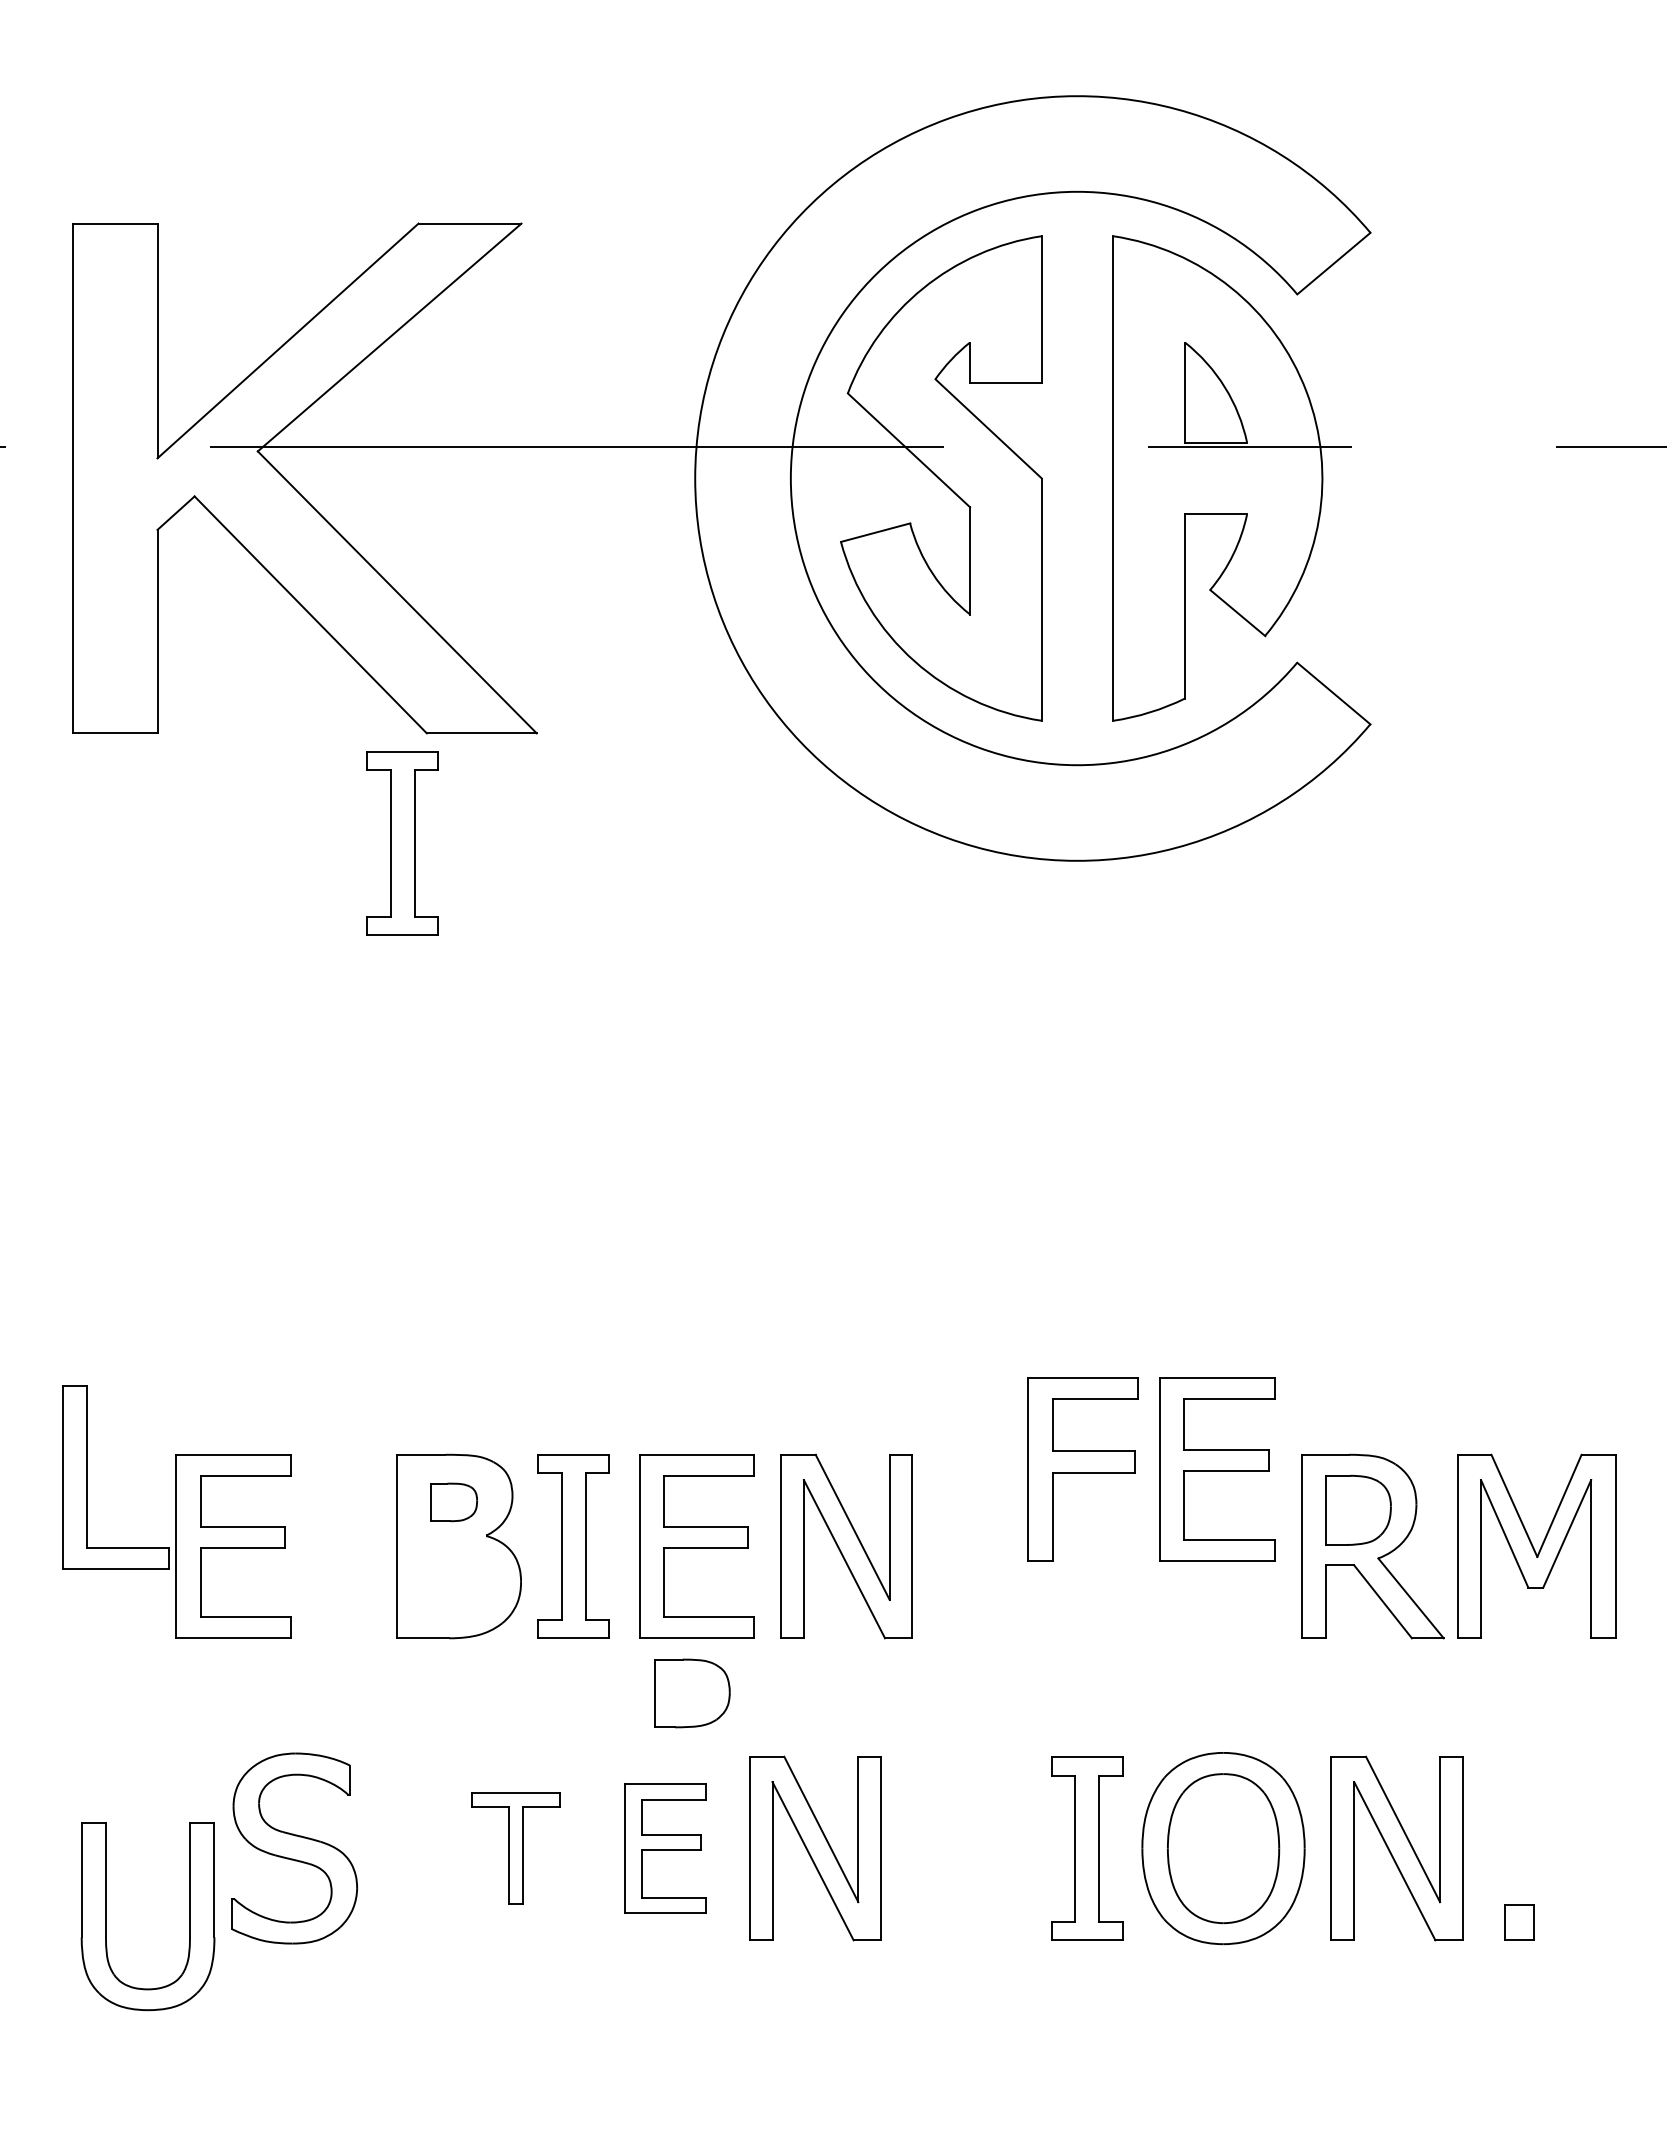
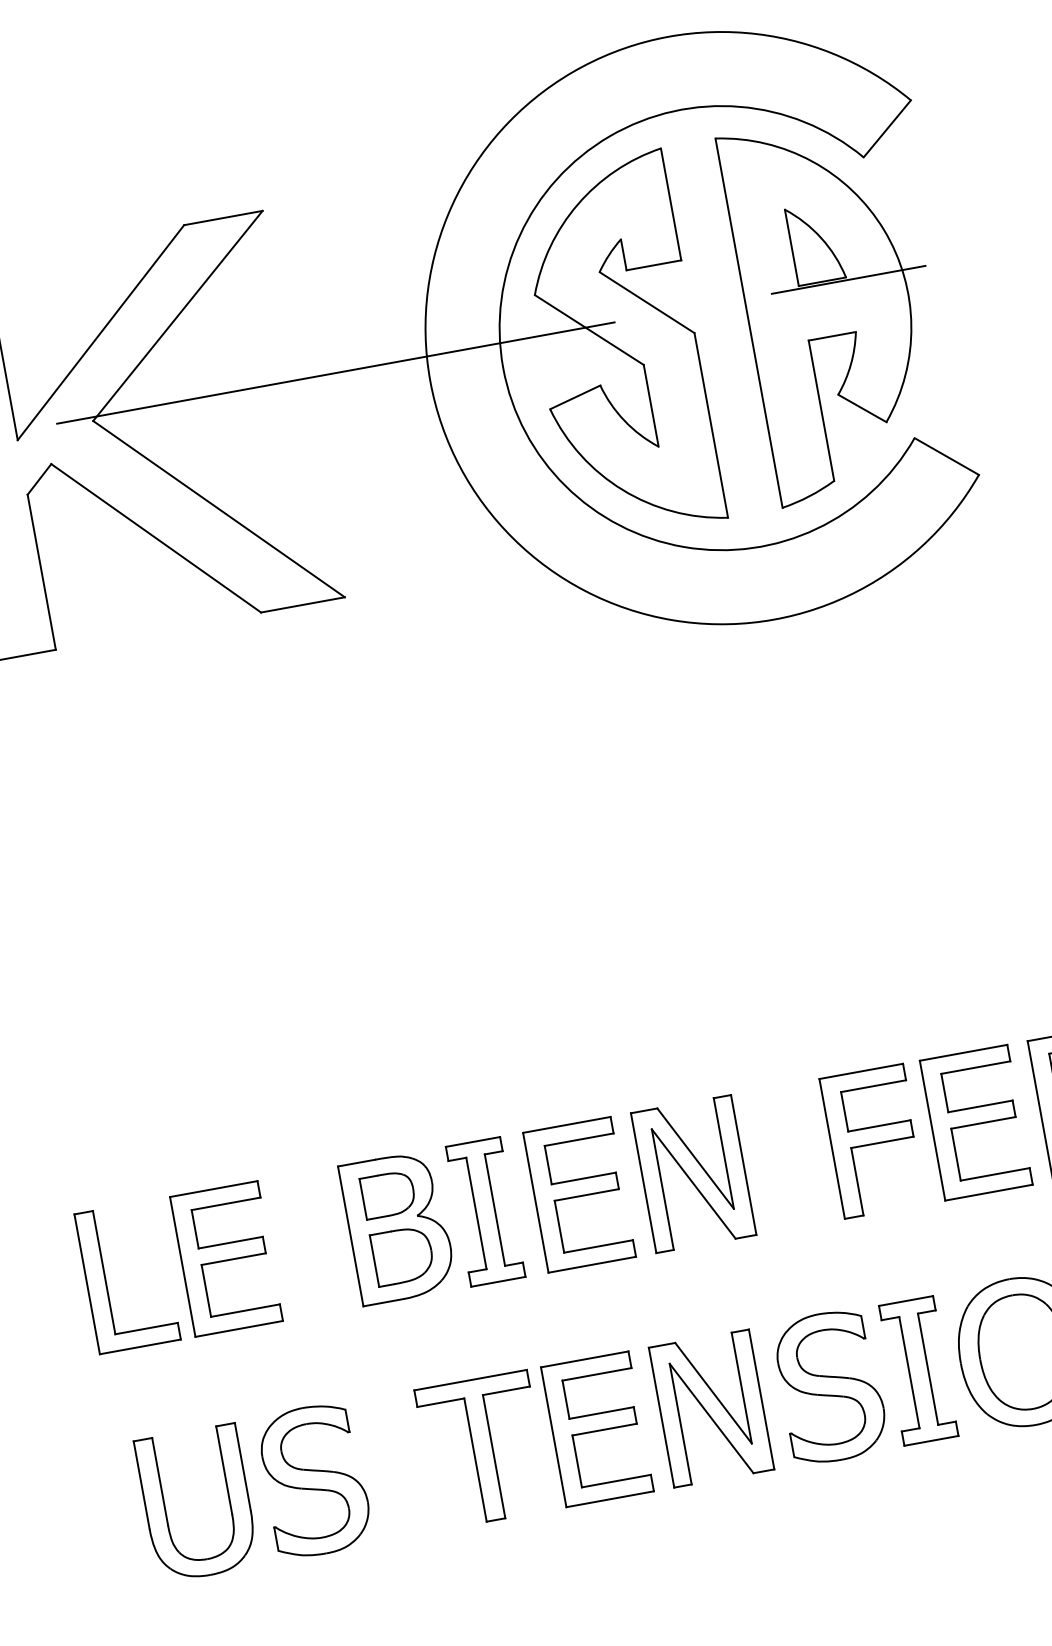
part: (402, 843) -> (257, 699), removed
part: (1082, 1469) -> (873, 1141), moved
part: (1217, 1469) -> (976, 1122), moved
part: (87, 1477) -> (105, 1280), moved
part: (453, 1502) -> (387, 1194), size x1.43
part: (692, 1693) -> (402, 1256), moved
part: (515, 1848) -> (483, 1450), size x1.67
part: (665, 1848) -> (597, 1429), size x1.43
part: (971, 1848) -> (830, 1386), added
part: (106, 1916) -> (165, 1509), moved

